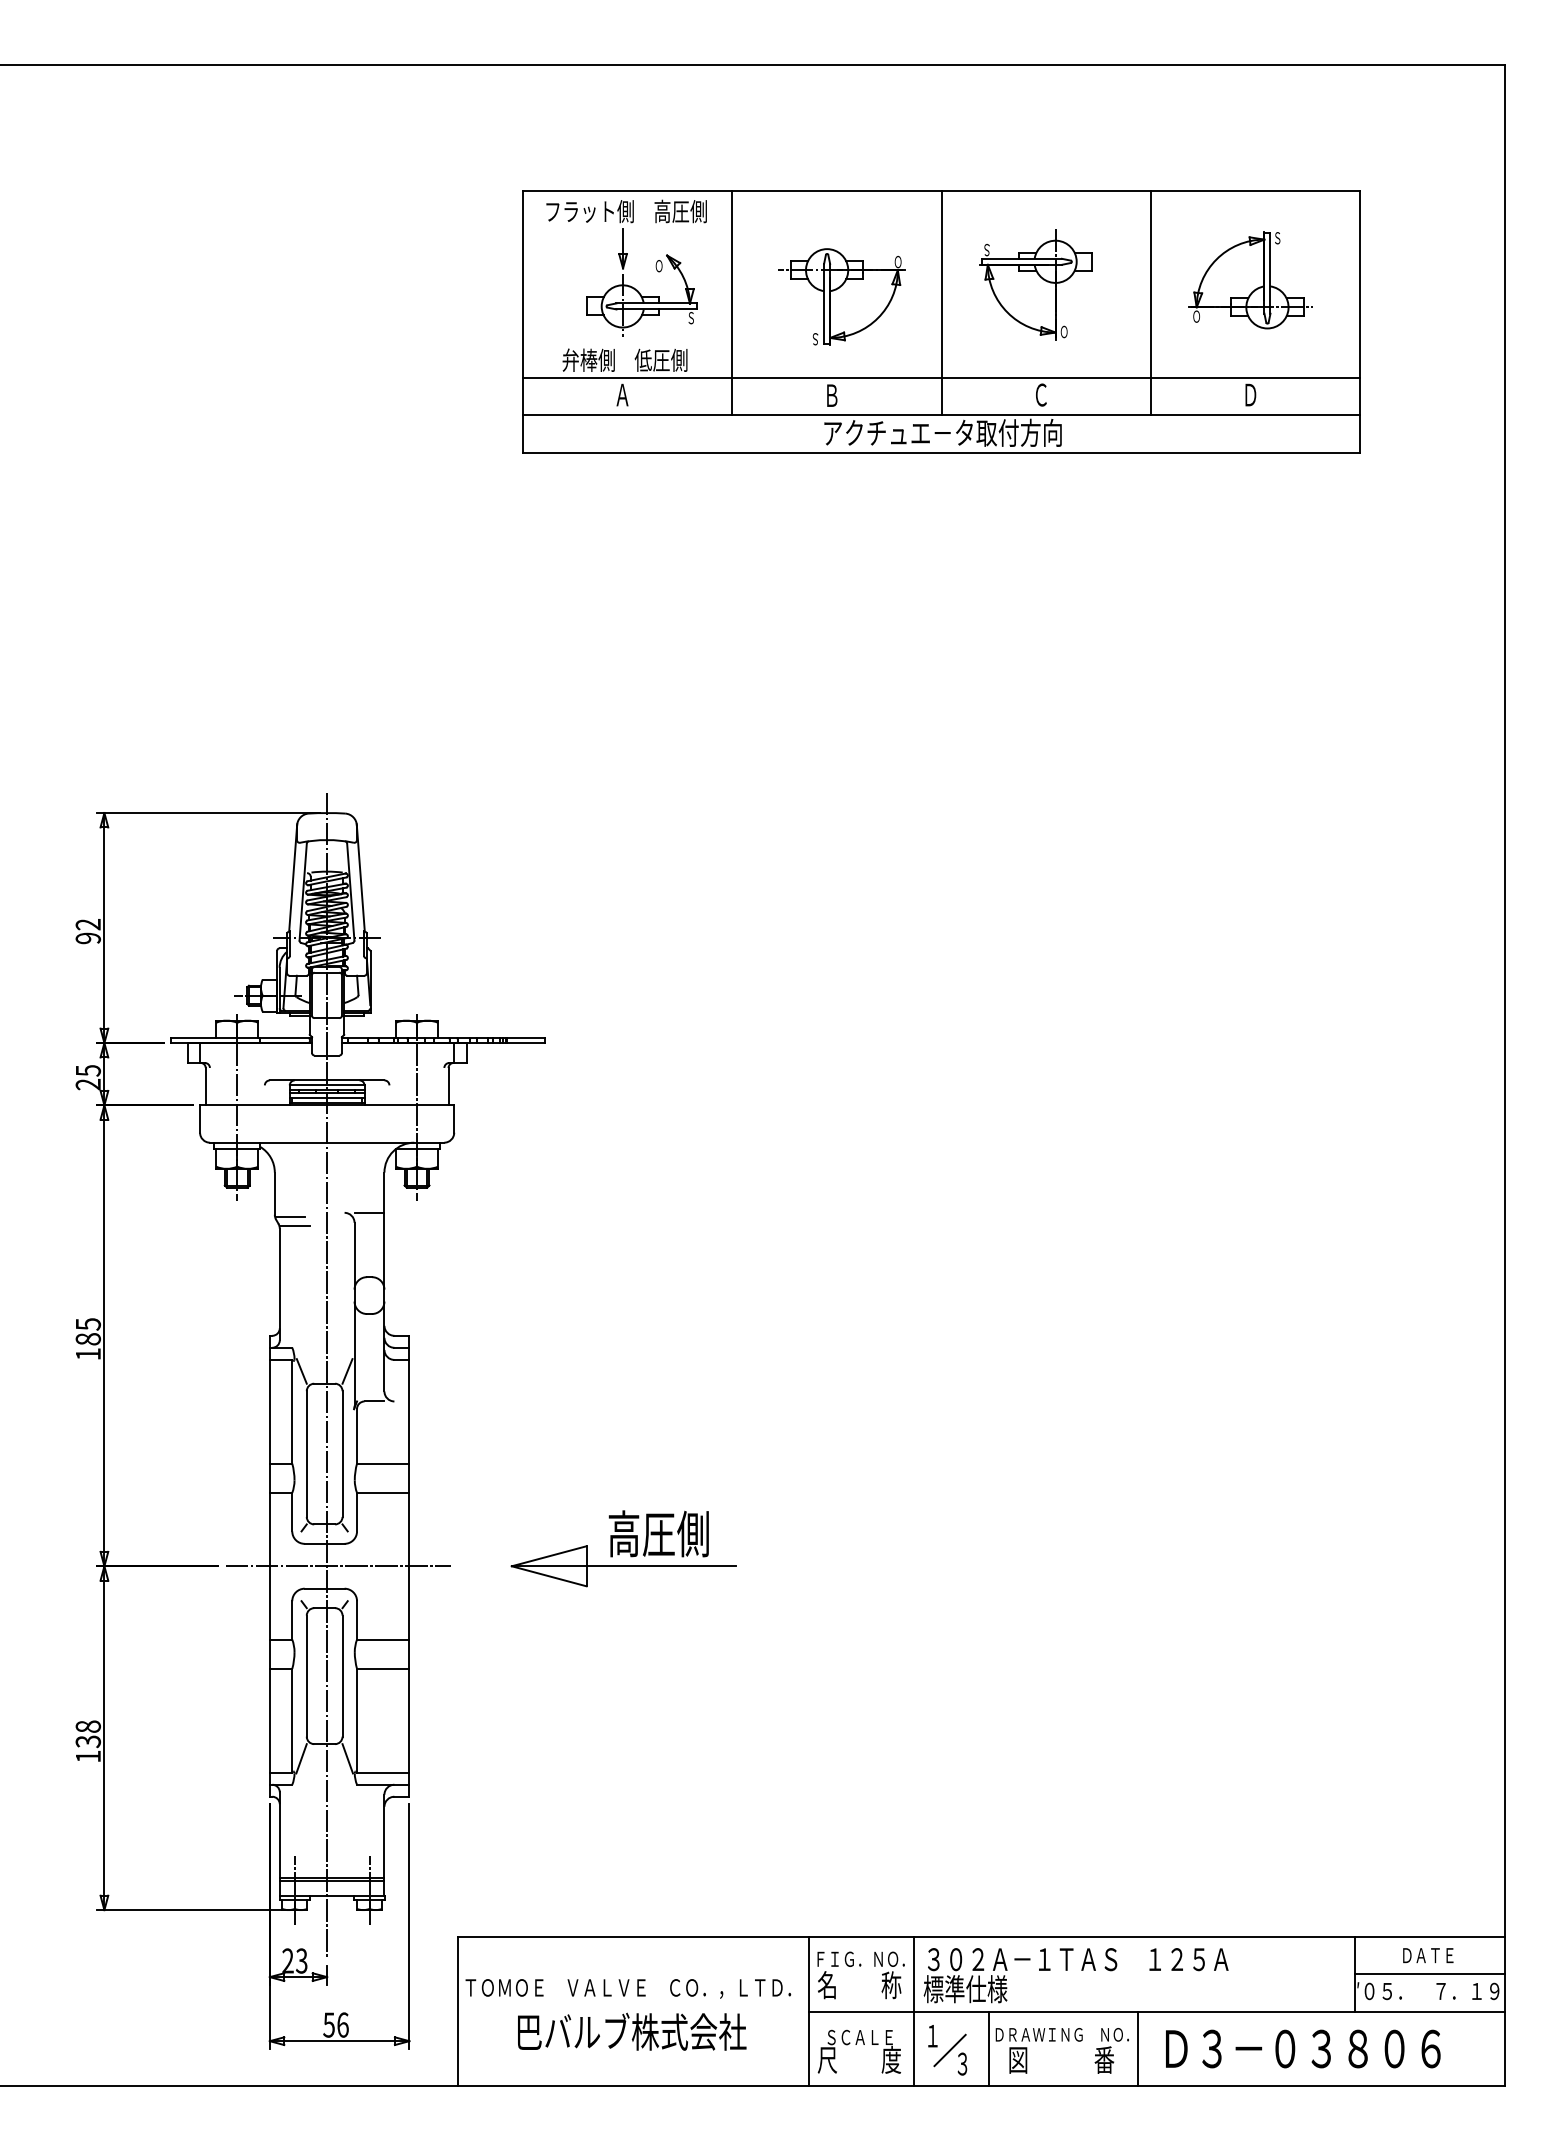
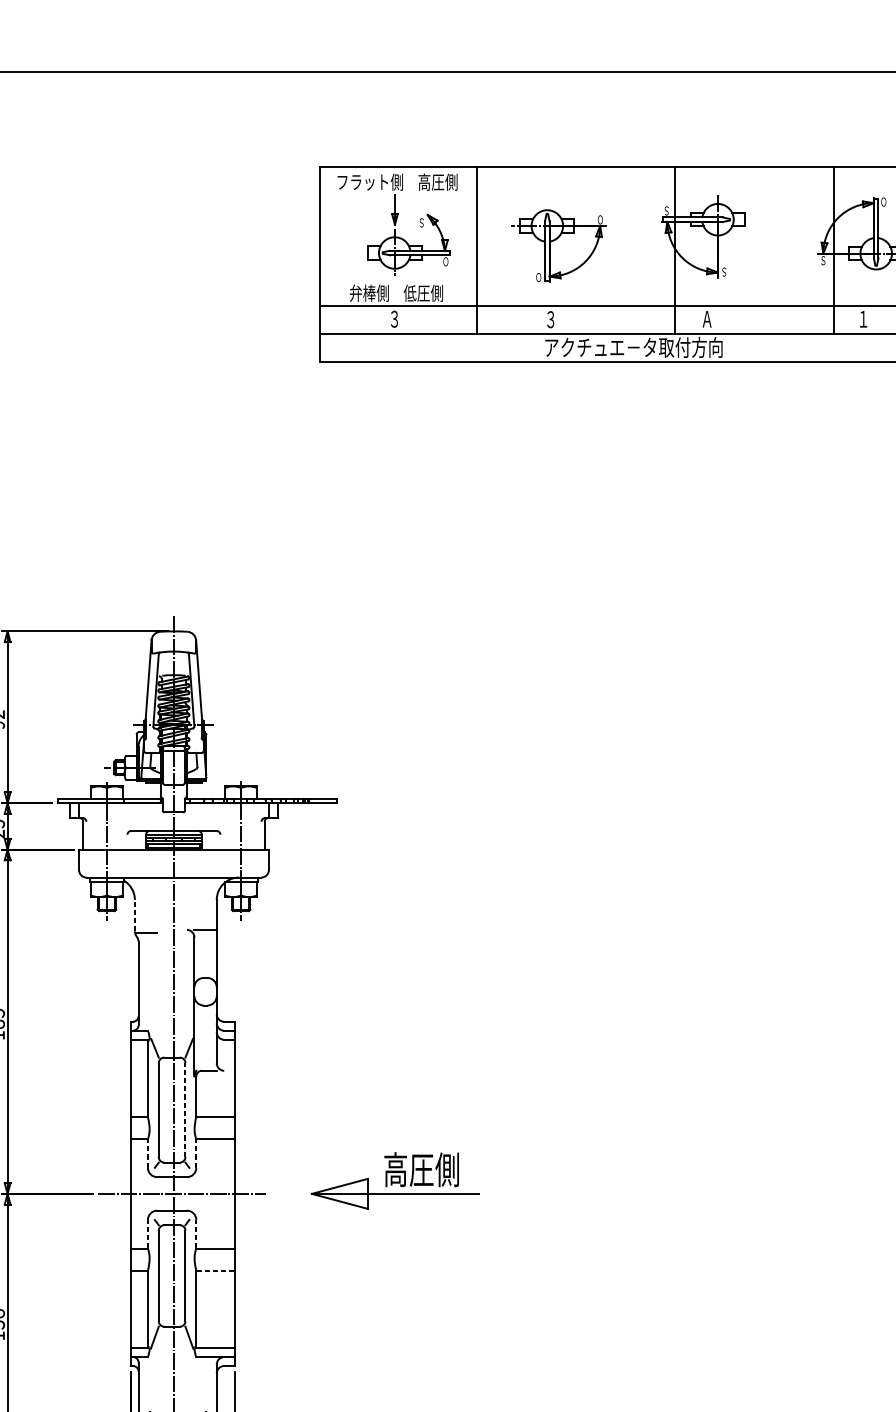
text: (1277, 237) -> (883, 201), Ｓ -> Ｏ
text: (658, 265) -> (421, 222), Ｏ -> Ｓ
line: (941, 302) -> (674, 250), moved
line: (1150, 302) -> (833, 250), moved
text: (1196, 316) -> (823, 260), Ｏ -> Ｓ
text: (690, 317) -> (445, 261), Ｓ -> Ｏ
text: (1063, 331) -> (723, 271), Ｏ -> Ｓ
text: (815, 339) -> (538, 277), Ｓ -> Ｏ
text: (622, 394) -> (394, 318), Ａ -> ３
text: (1040, 394) -> (706, 318), Ｃ -> Ａ
text: (1250, 394) -> (863, 318), Ｄ -> １
text: (831, 395) -> (550, 319), Ｂ -> ３
line: (274, 1193) -> (134, 915), solid -> dashed
line: (294, 1226) -> (149, 940), removed
line: (342, 1454) -> (185, 1110), solid -> dashed
line: (292, 1511) -> (148, 1152), solid -> dashed
line: (357, 1511) -> (196, 1152), solid -> dashed
line: (292, 1619) -> (148, 1233), solid -> dashed
line: (357, 1619) -> (196, 1233), solid -> dashed
line: (383, 1668) -> (216, 1270), solid -> dashed

